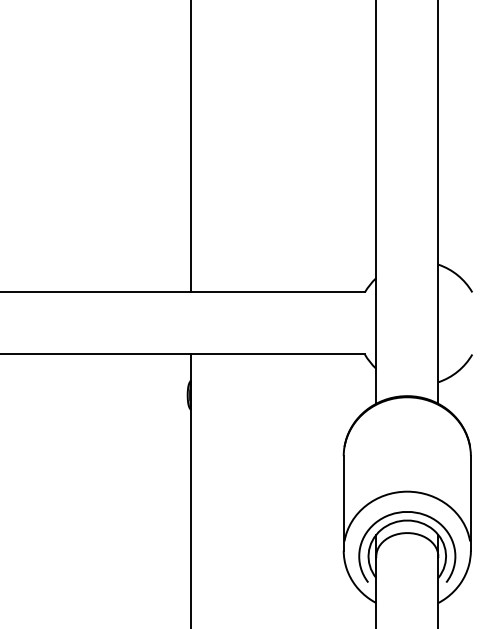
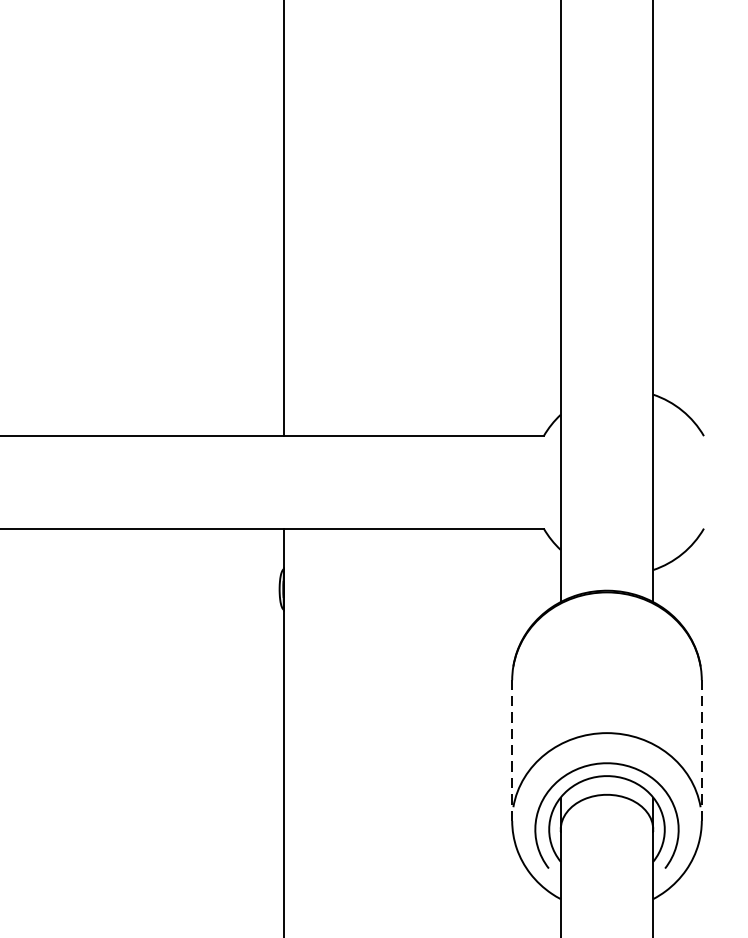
line: (343, 502) -> (511, 749), solid -> dashed
line: (470, 502) -> (701, 749), solid -> dashed

